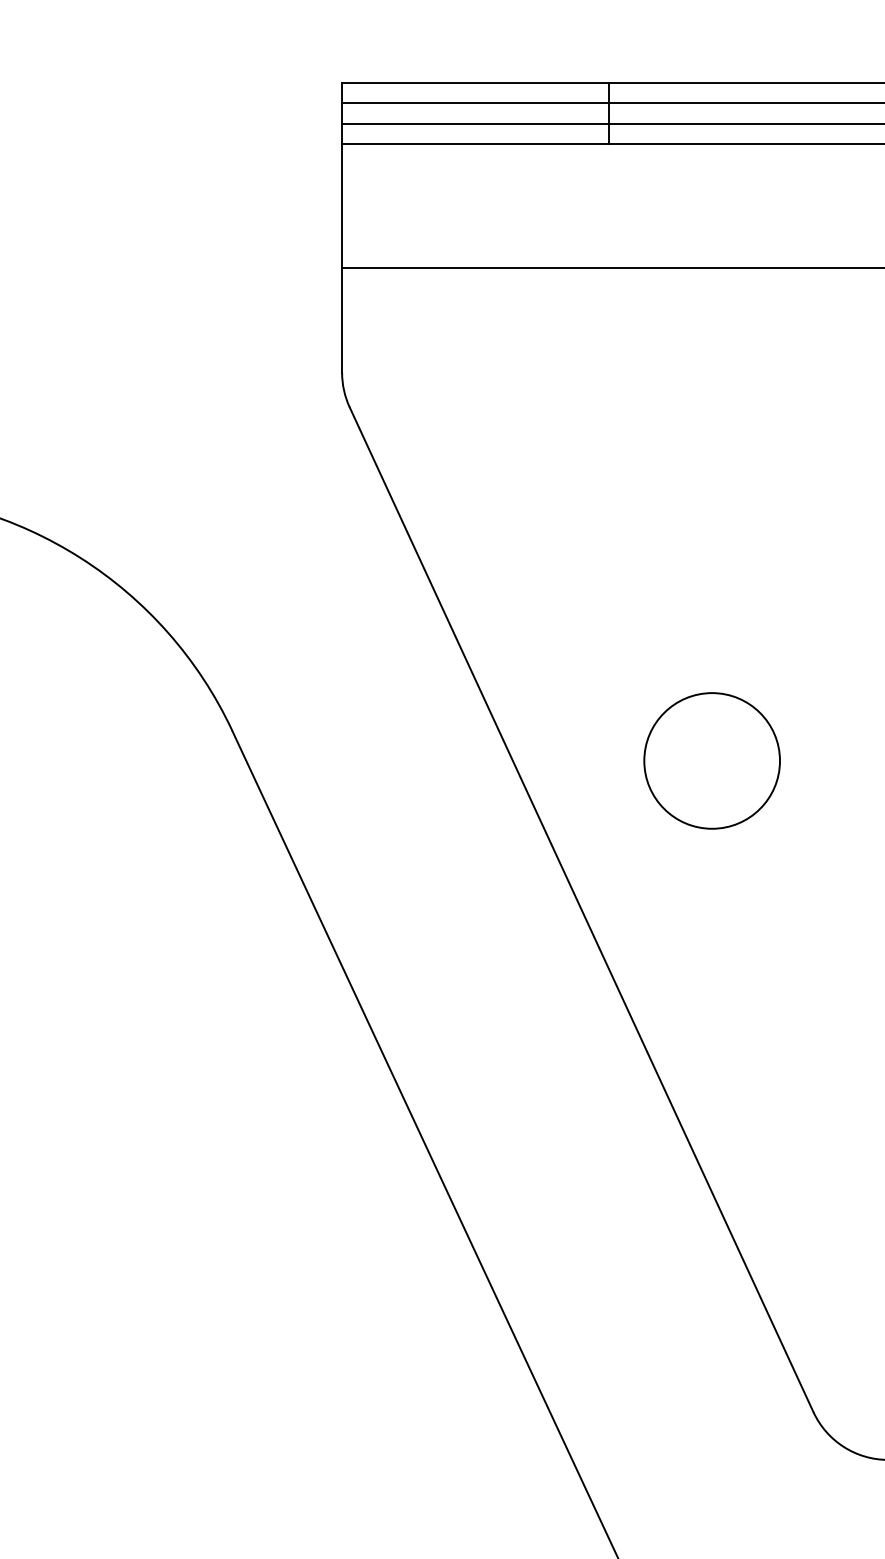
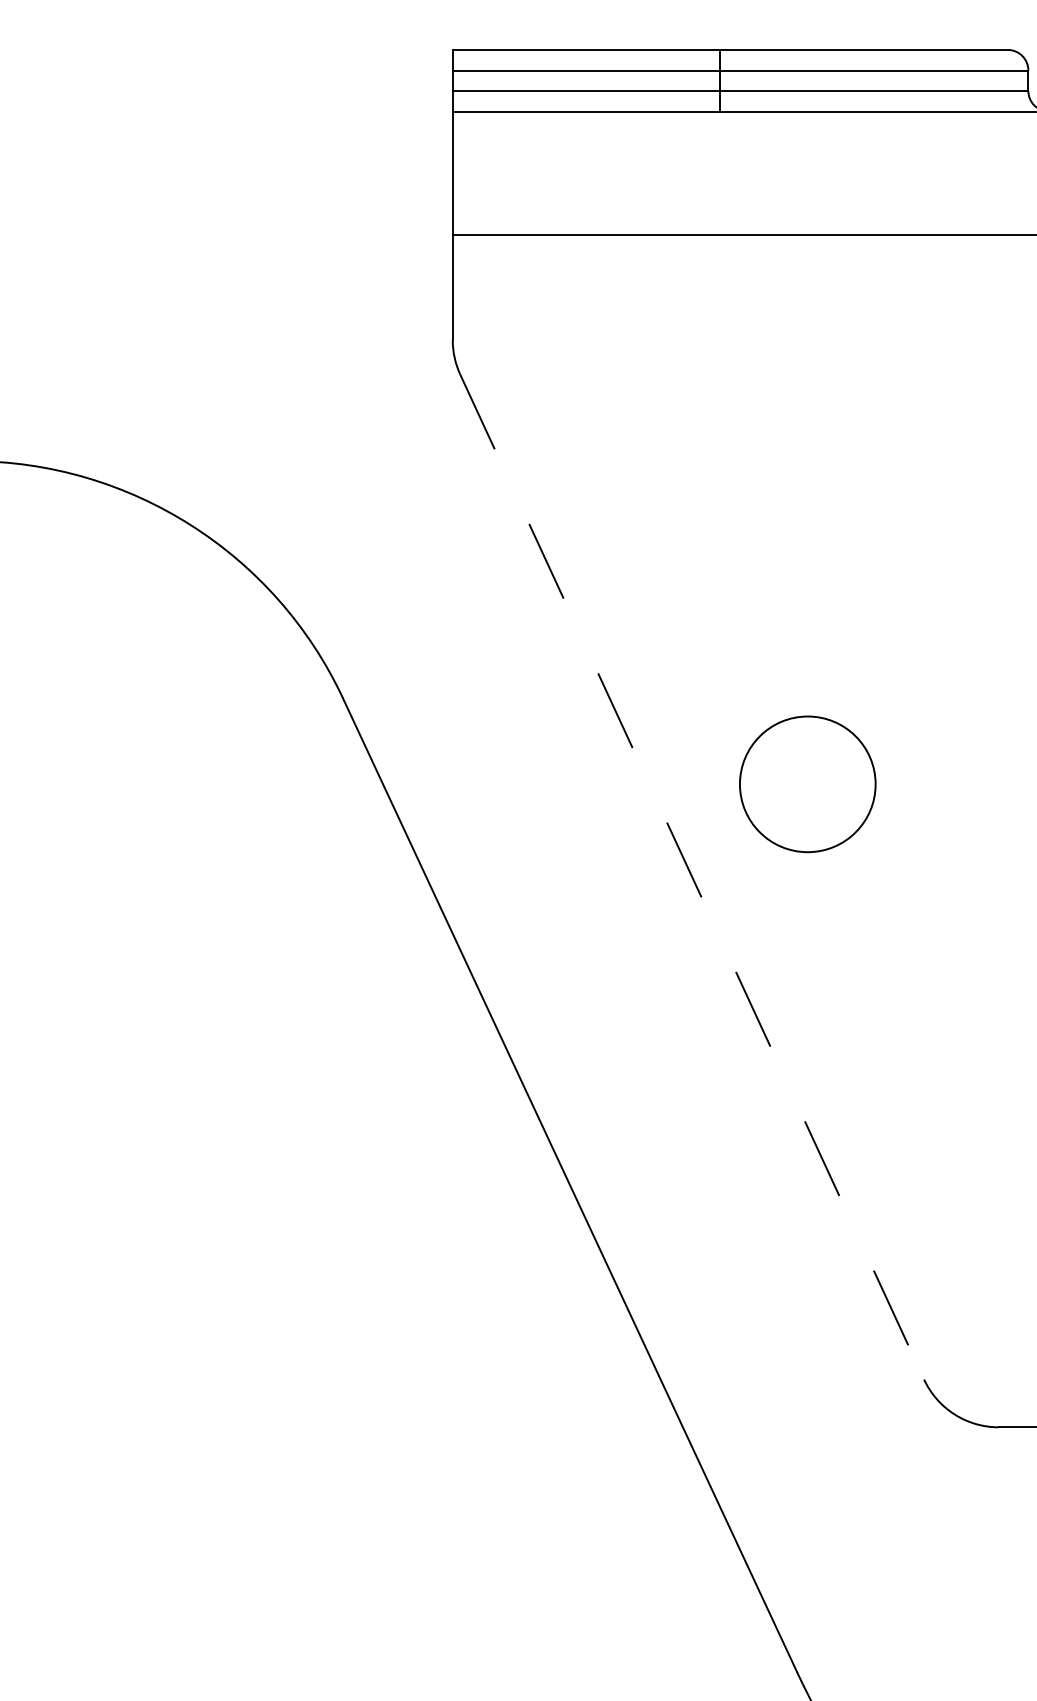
circle: (711, 761) -> (807, 784), moved
line: (581, 910) -> (692, 877), solid -> dashed

